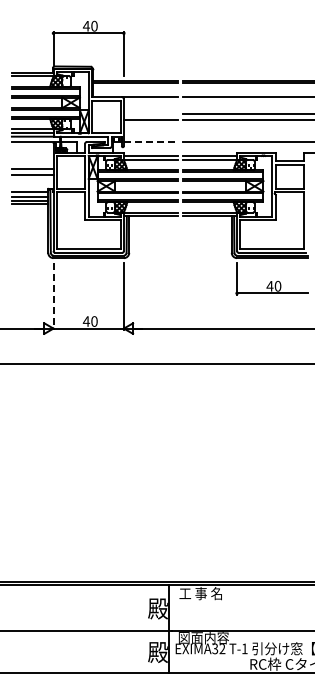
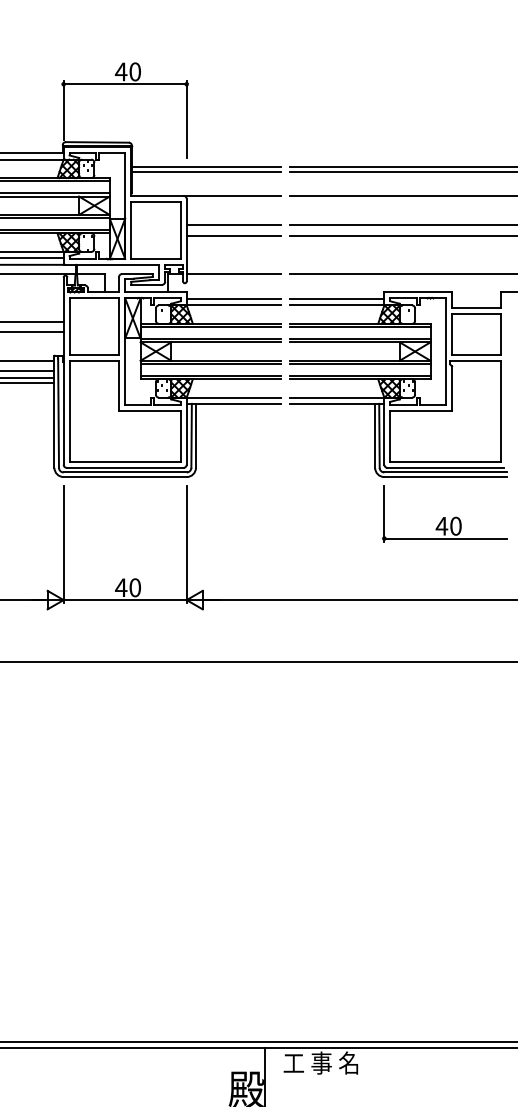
line: (150, 113) -> (233, 224), added
line: (150, 141) -> (233, 273), dashed -> solid
line: (53, 297) -> (63, 545), dashed -> solid

